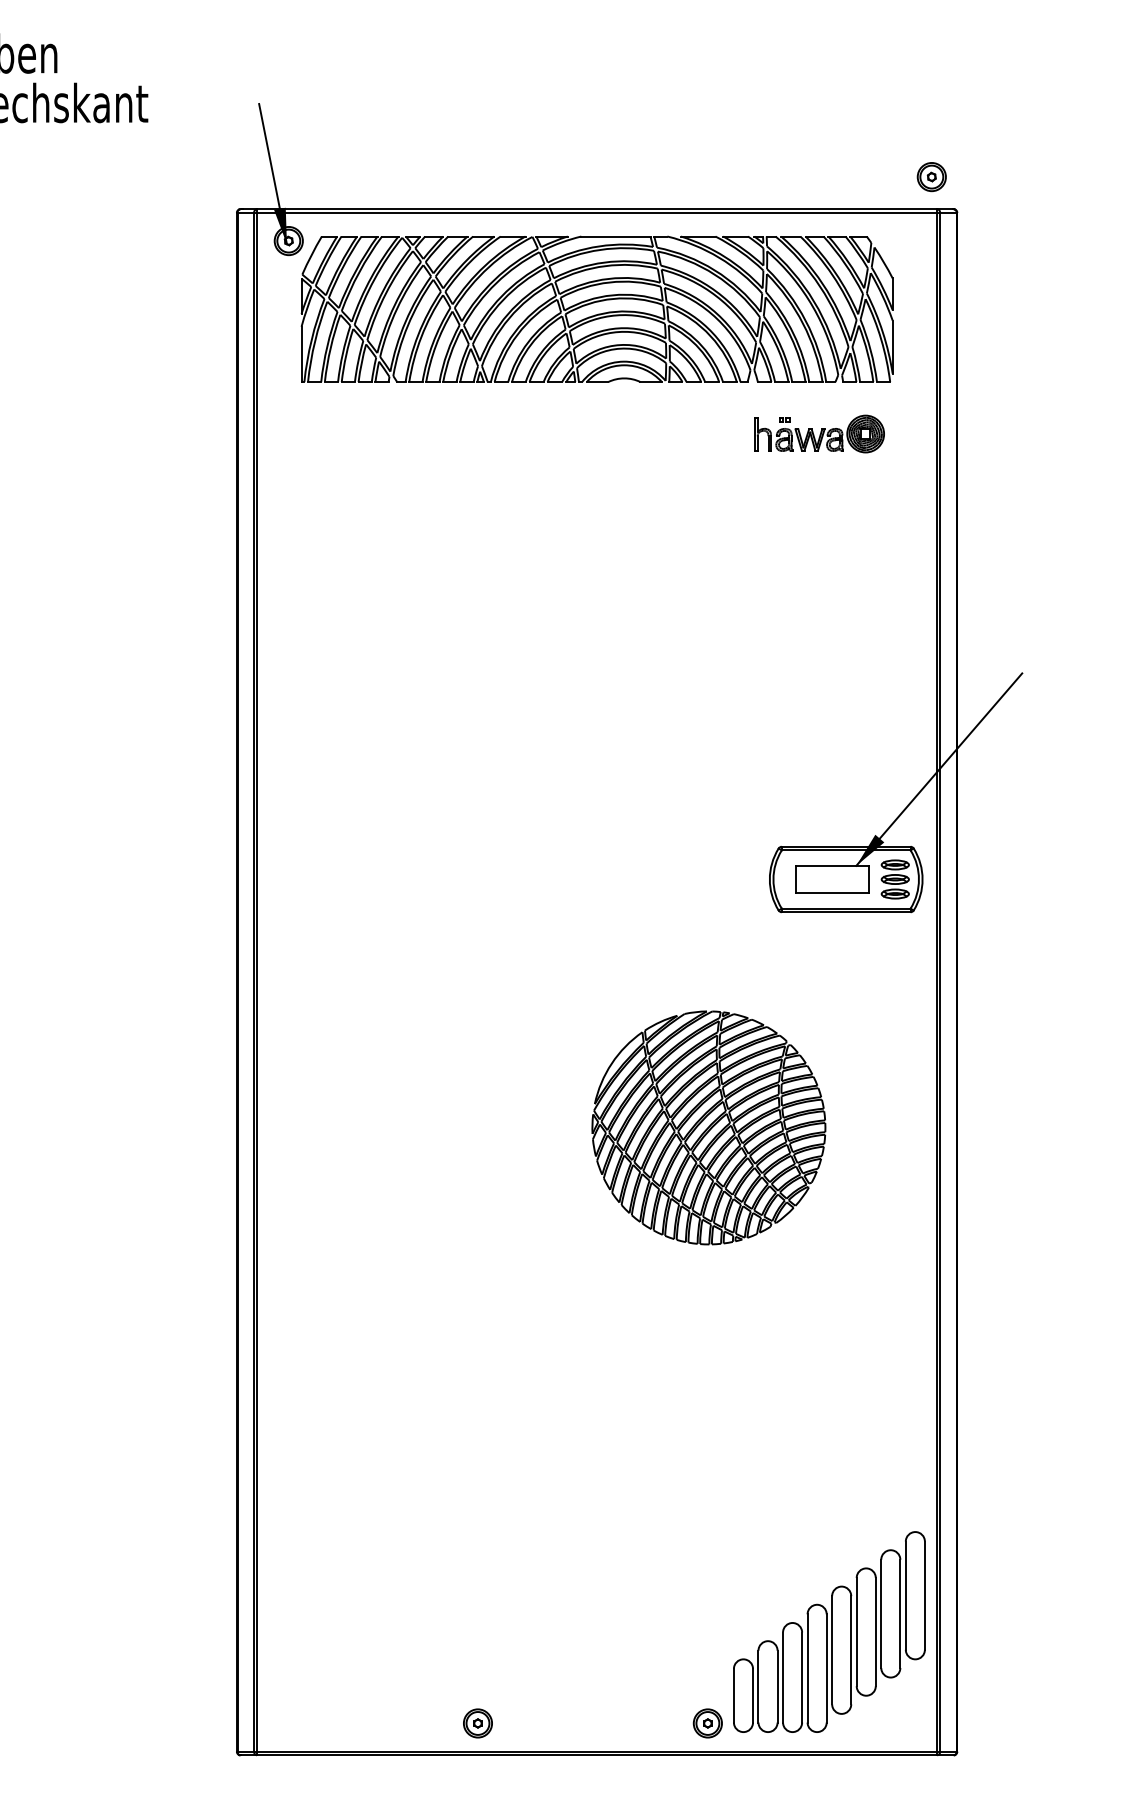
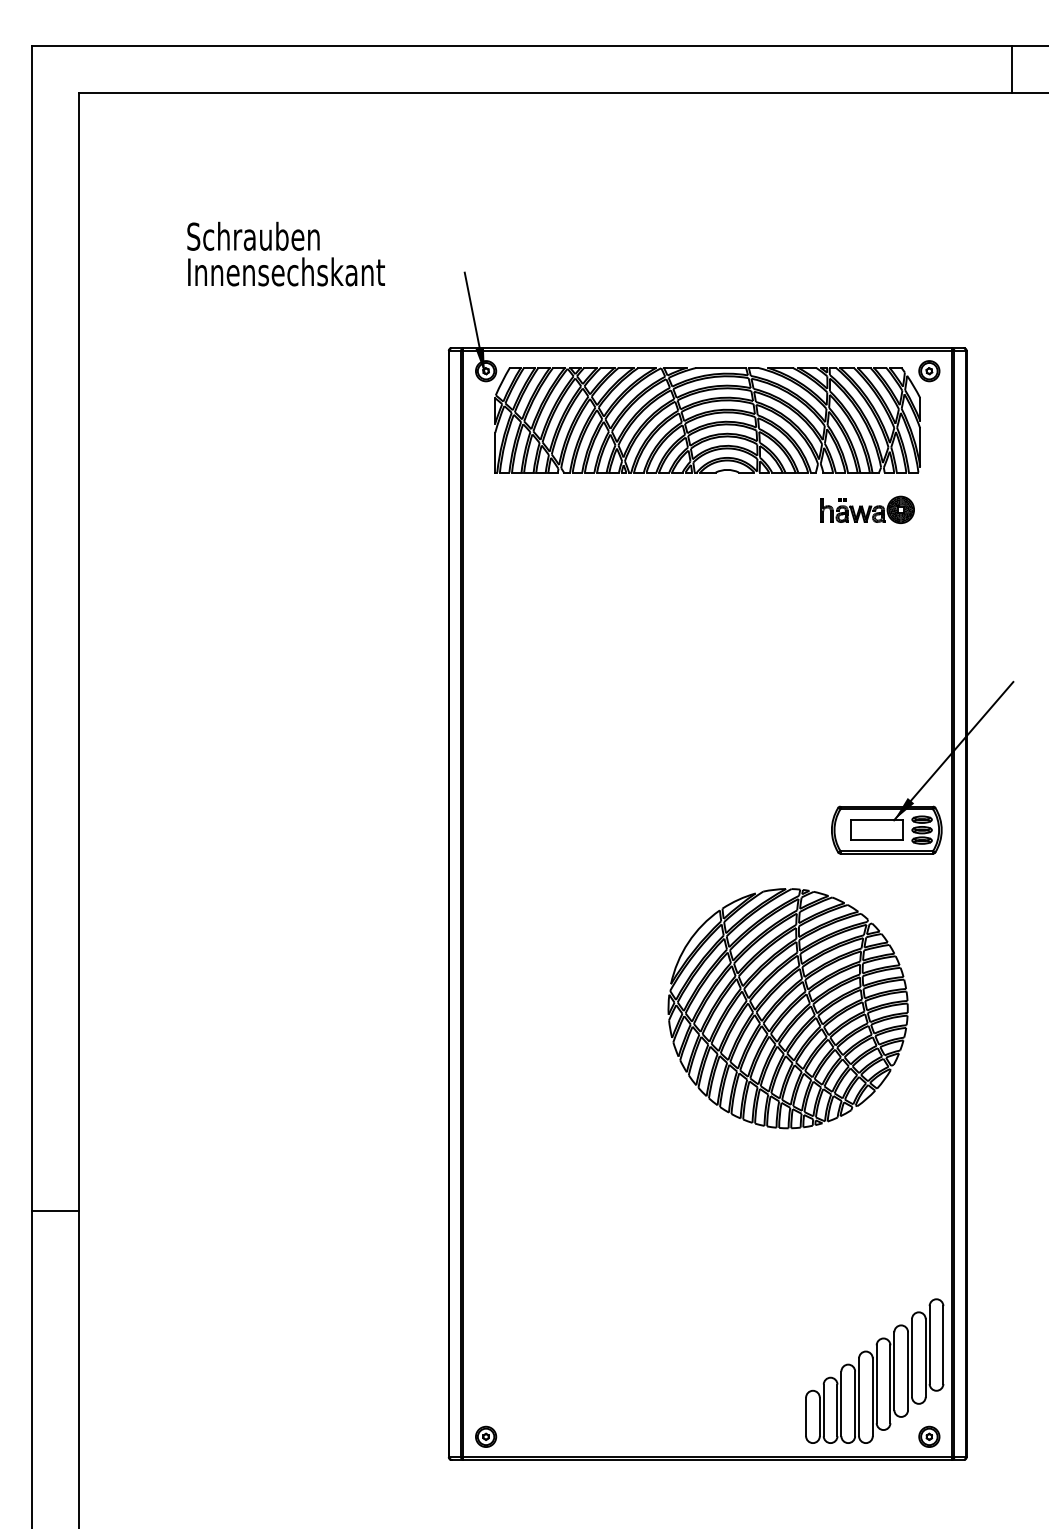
part: (932, 177) -> (929, 371), moved
part: (708, 1127) -> (787, 1008), size x1.43
part: (478, 1722) -> (486, 1436), moved
part: (708, 1722) -> (929, 1436), moved

